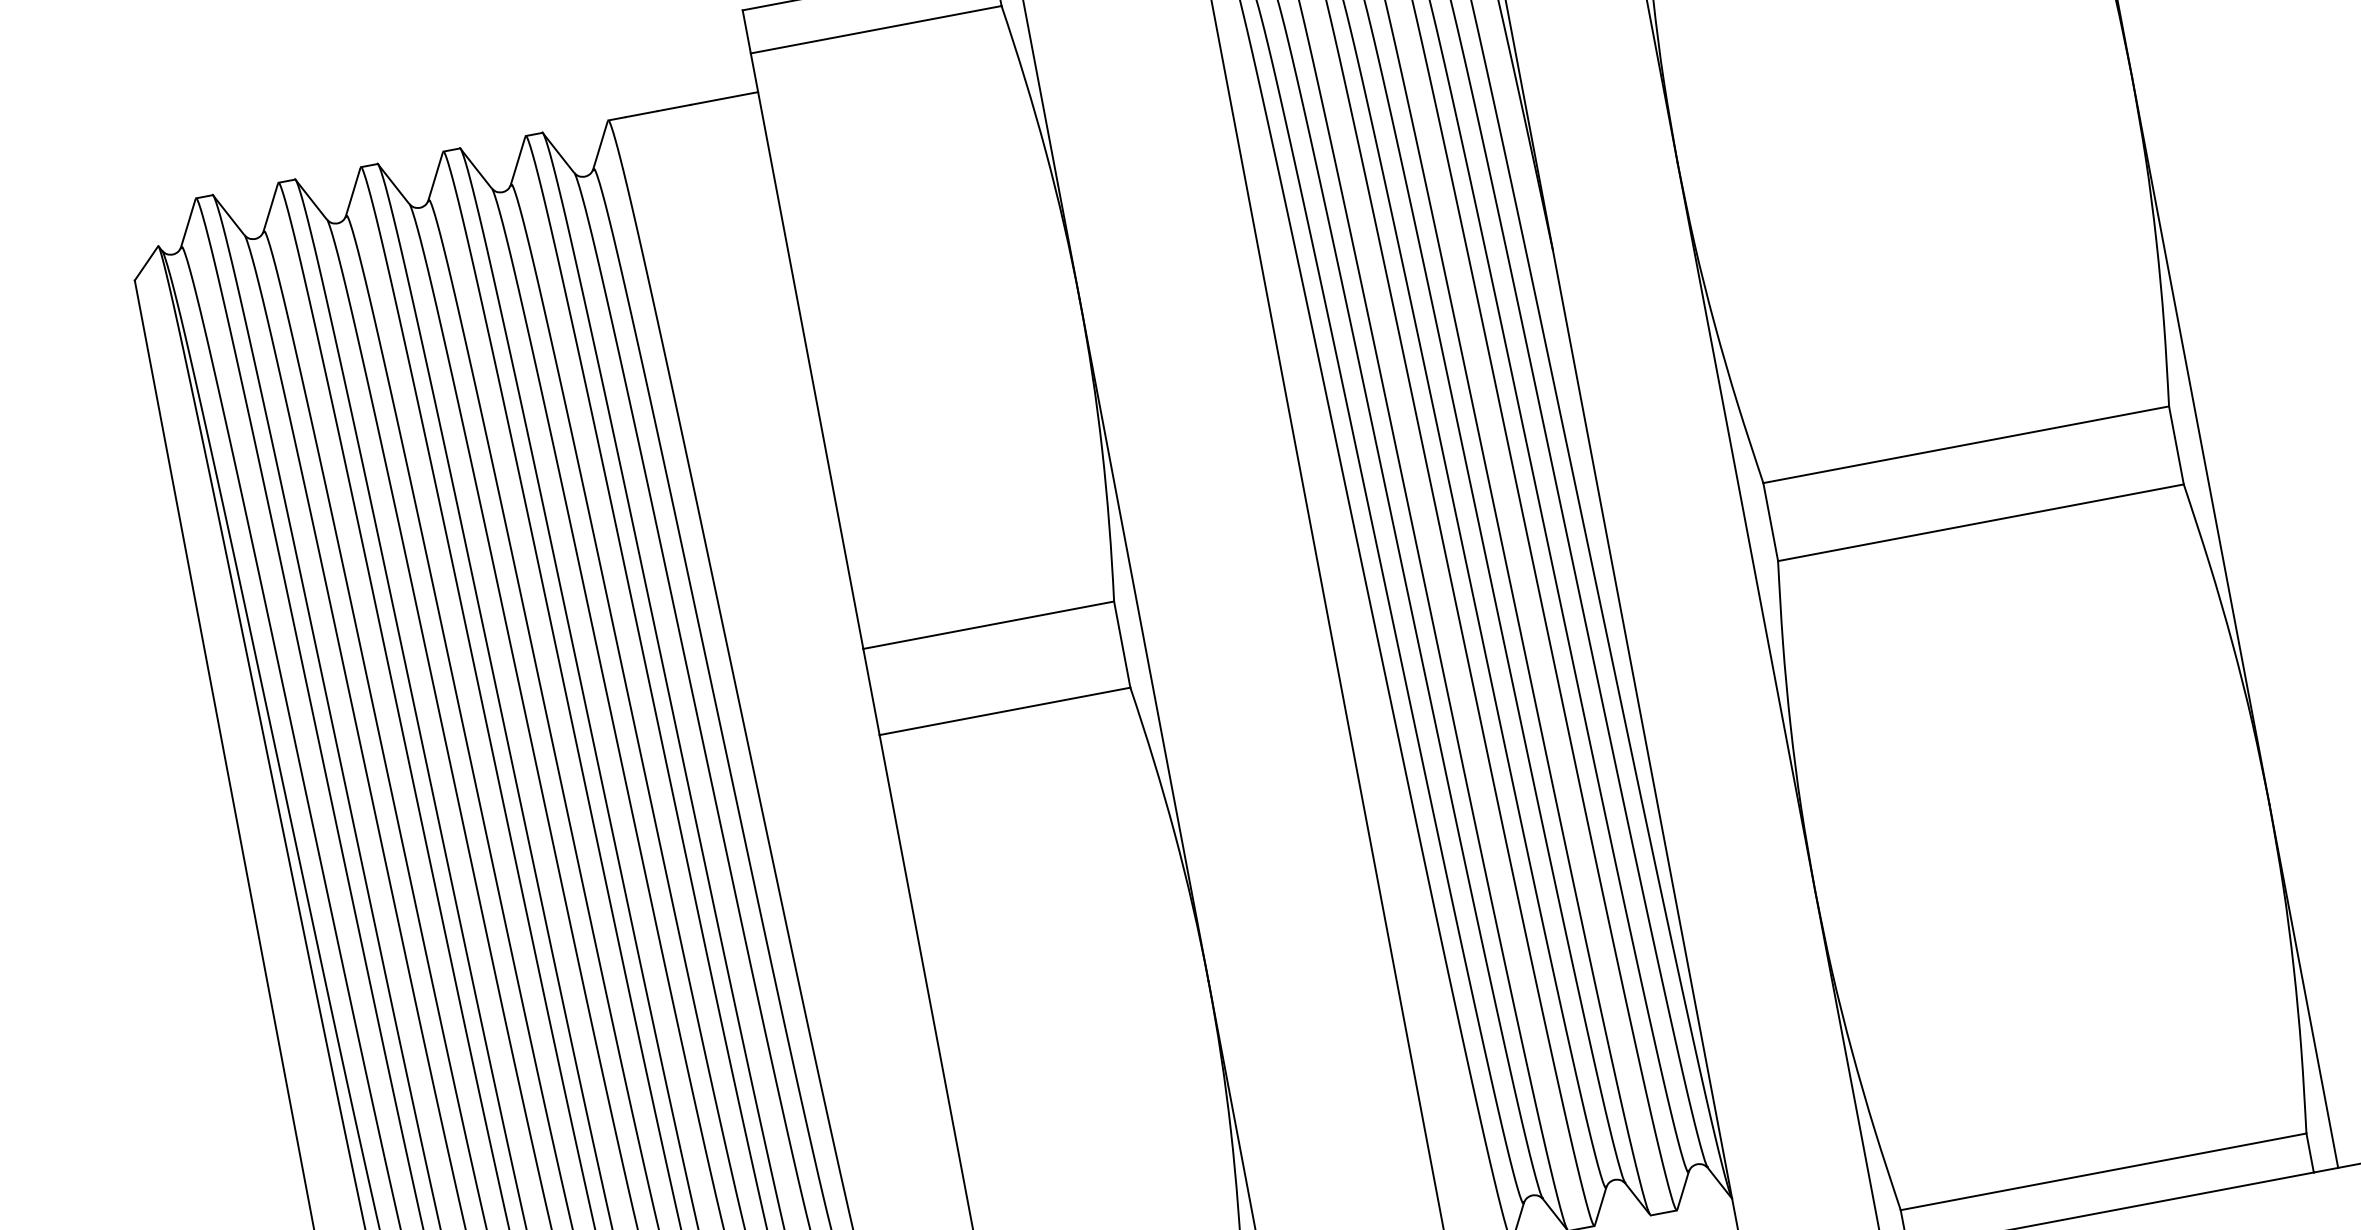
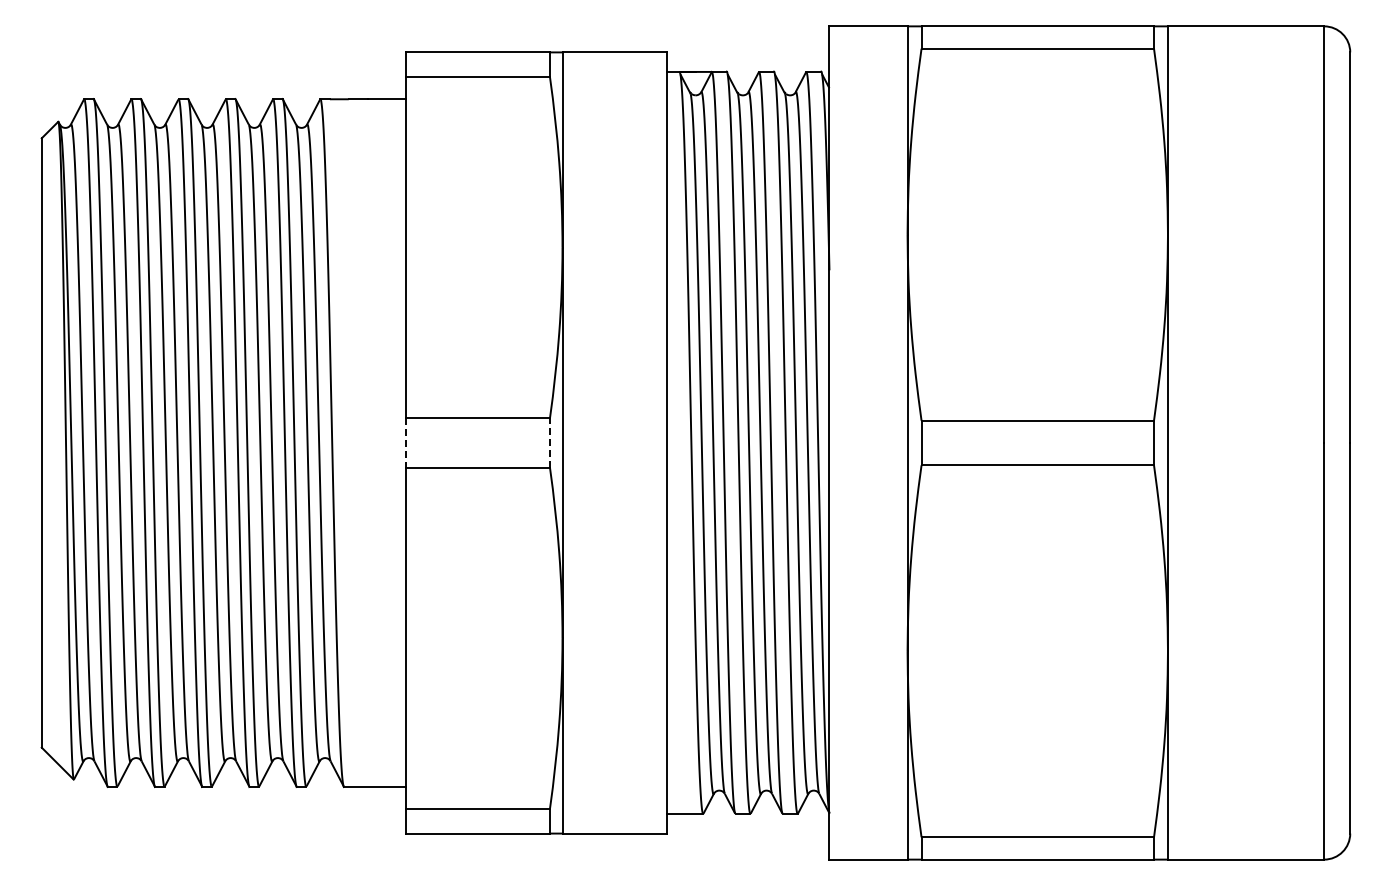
line: (1121, 643) -> (549, 442), solid -> dashed
line: (871, 691) -> (406, 442), solid -> dashed

